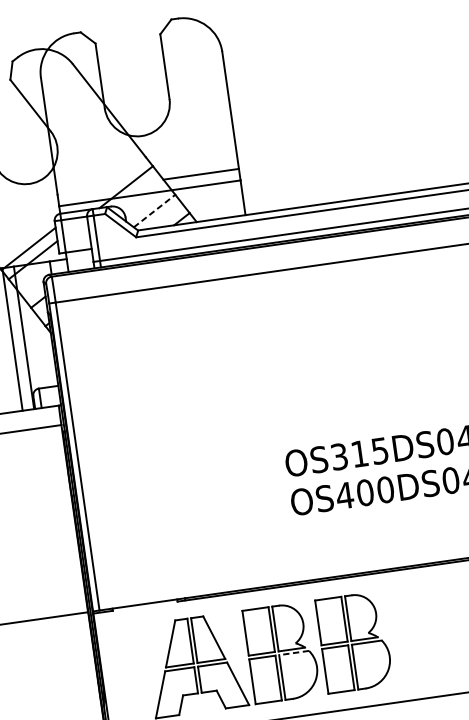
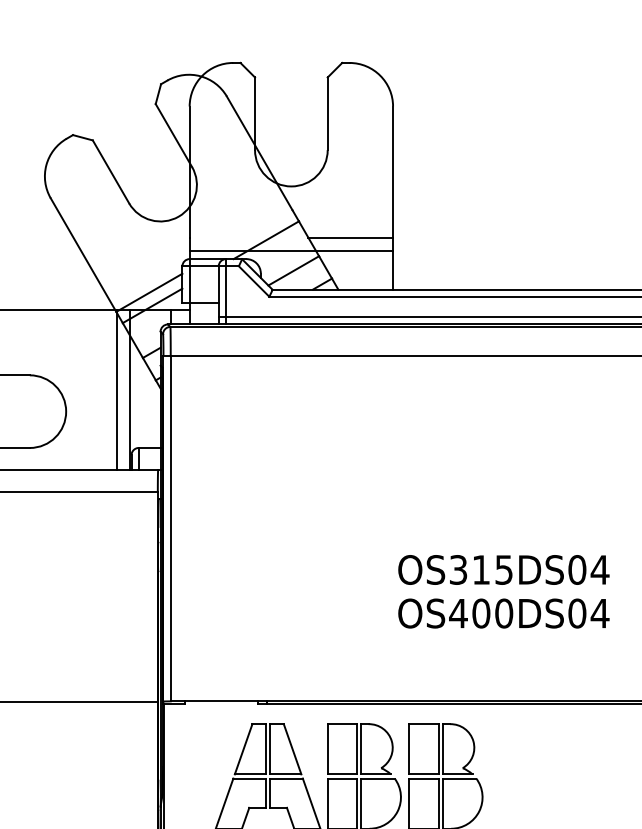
line: (155, 210) -> (294, 270), dashed -> solid
line: (293, 653) -> (377, 778), dashed -> solid

